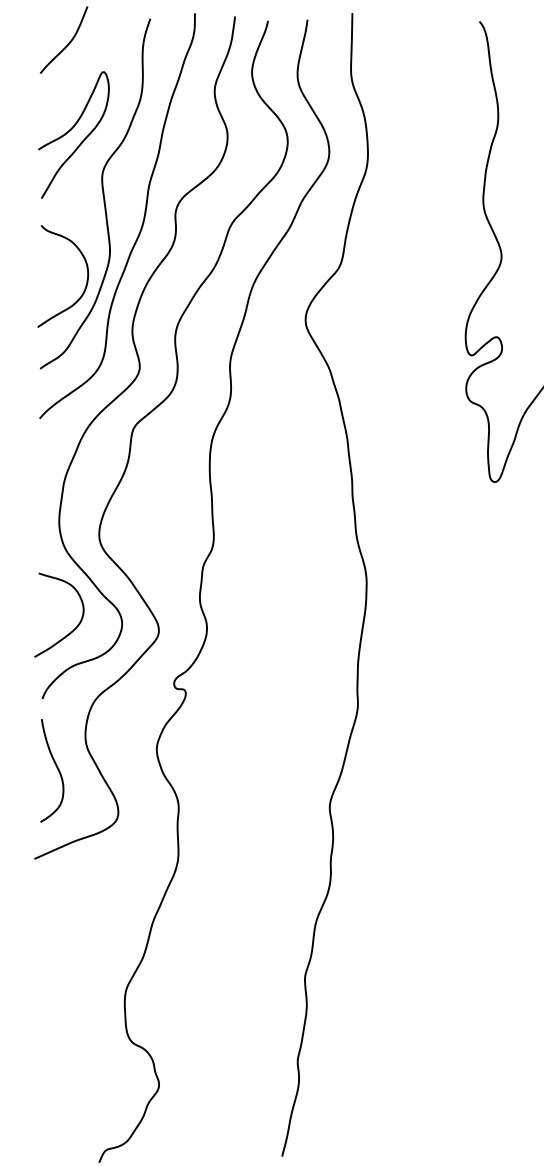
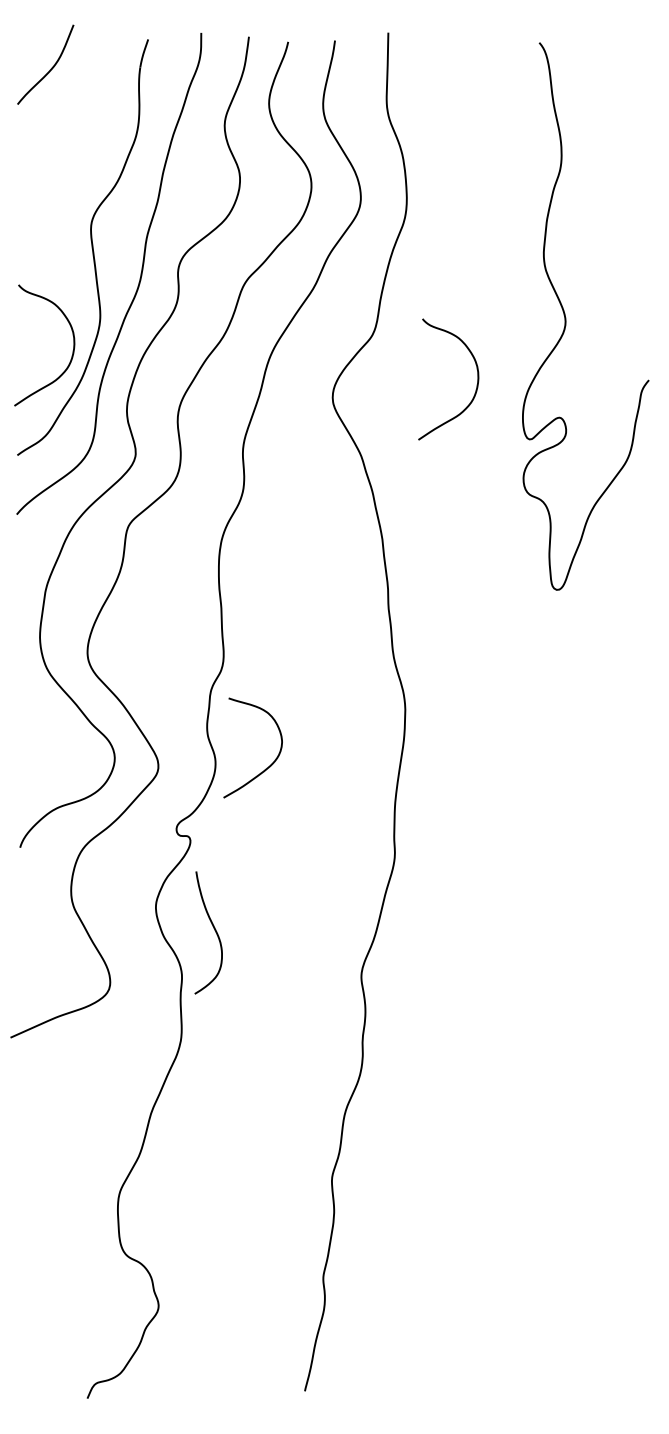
curve: (70, 130) -> (53, 172), removed
curve: (426, 309) -> (476, 384), added
curve: (69, 632) -> (265, 768), moved
curve: (57, 768) -> (214, 930), moved

